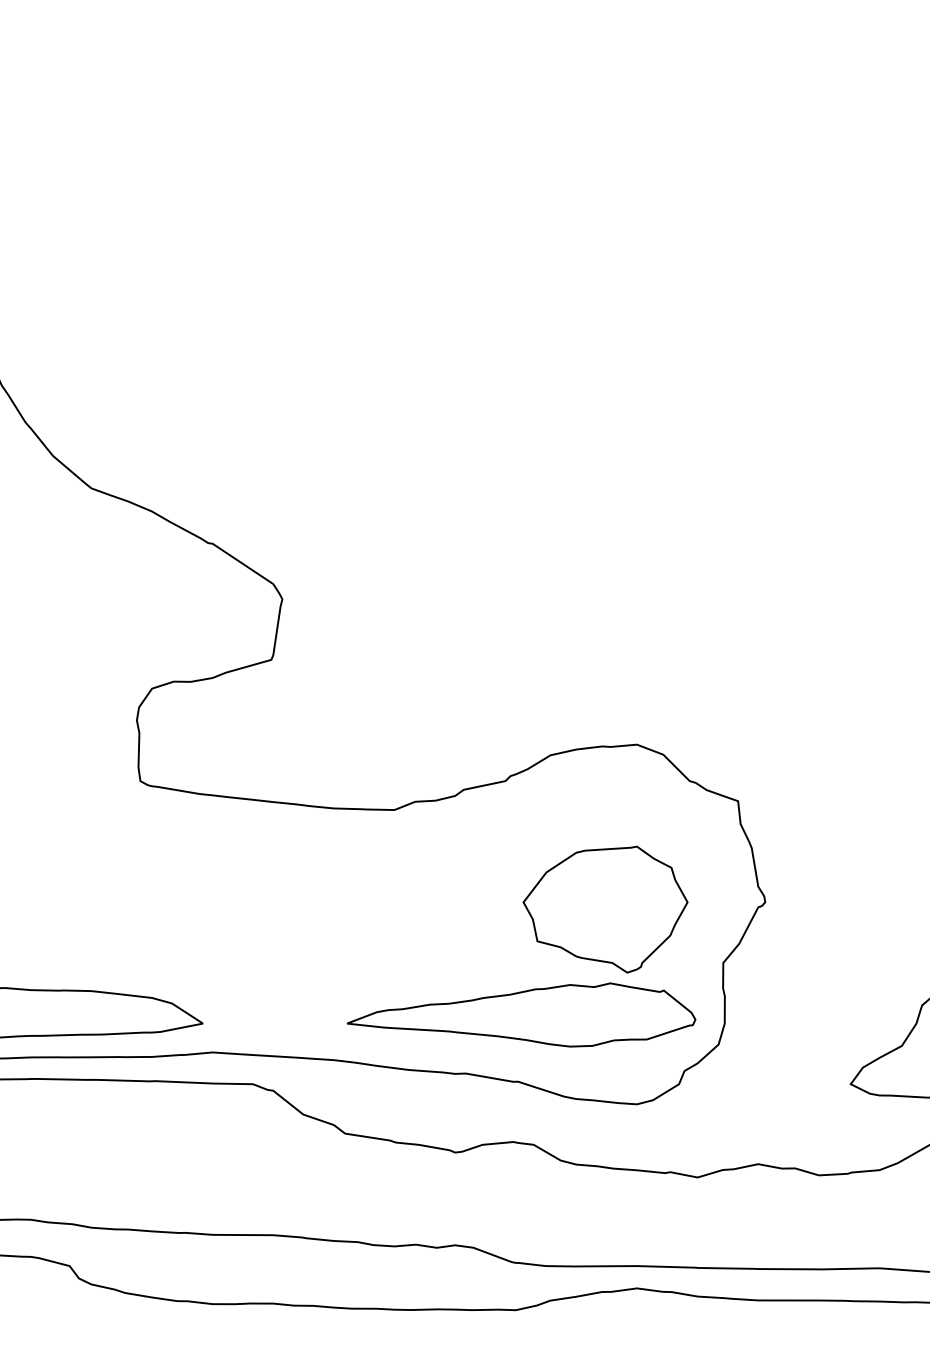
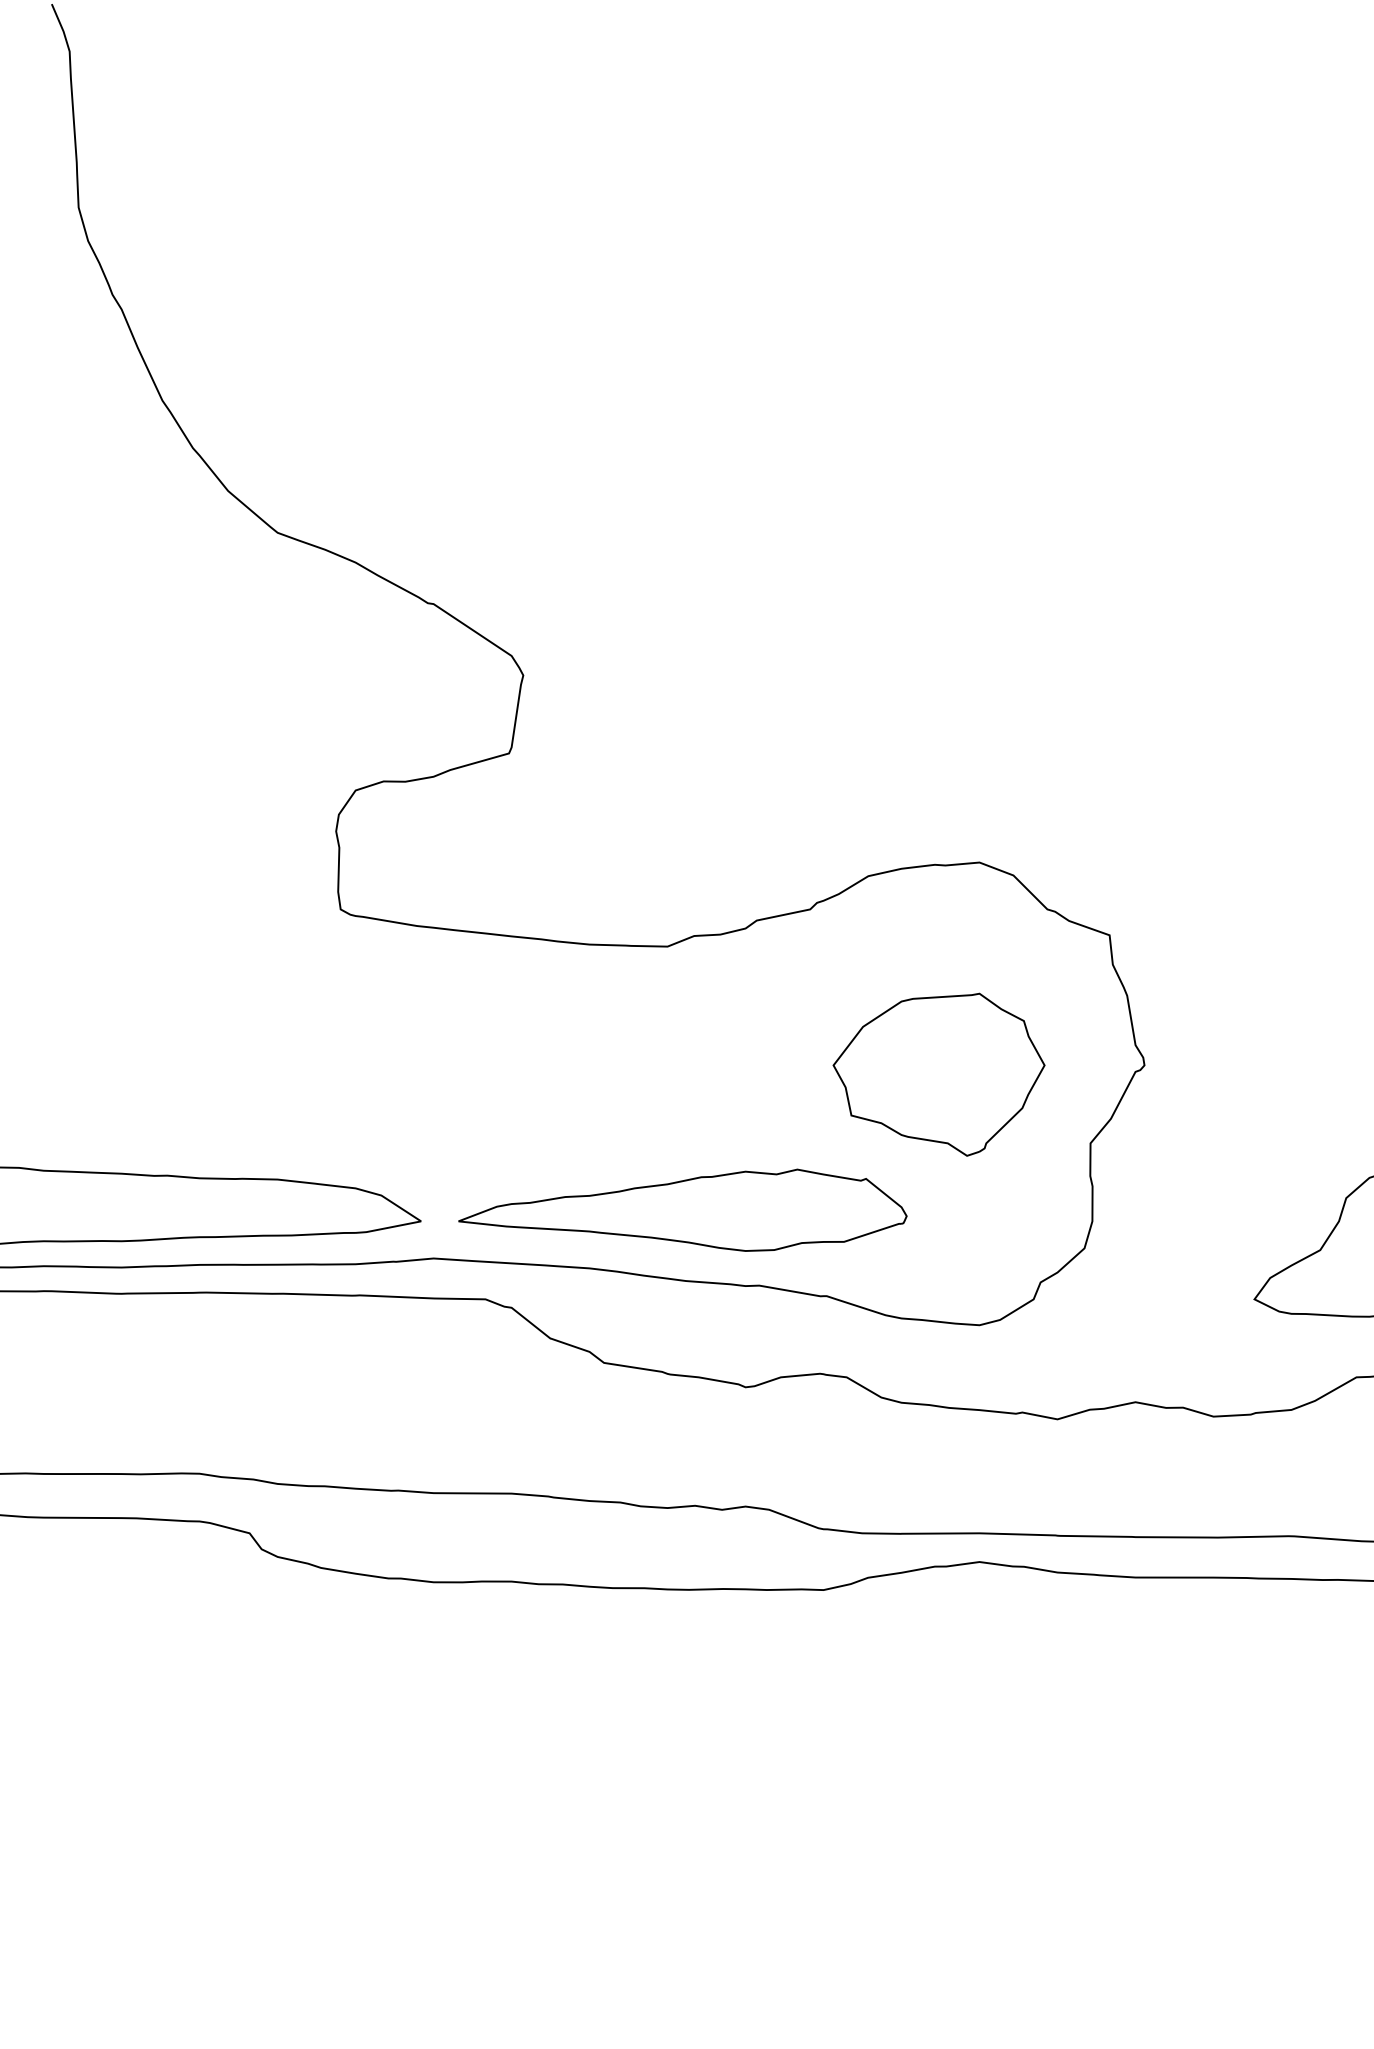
part: (521, 1014) -> (682, 1209), moved

